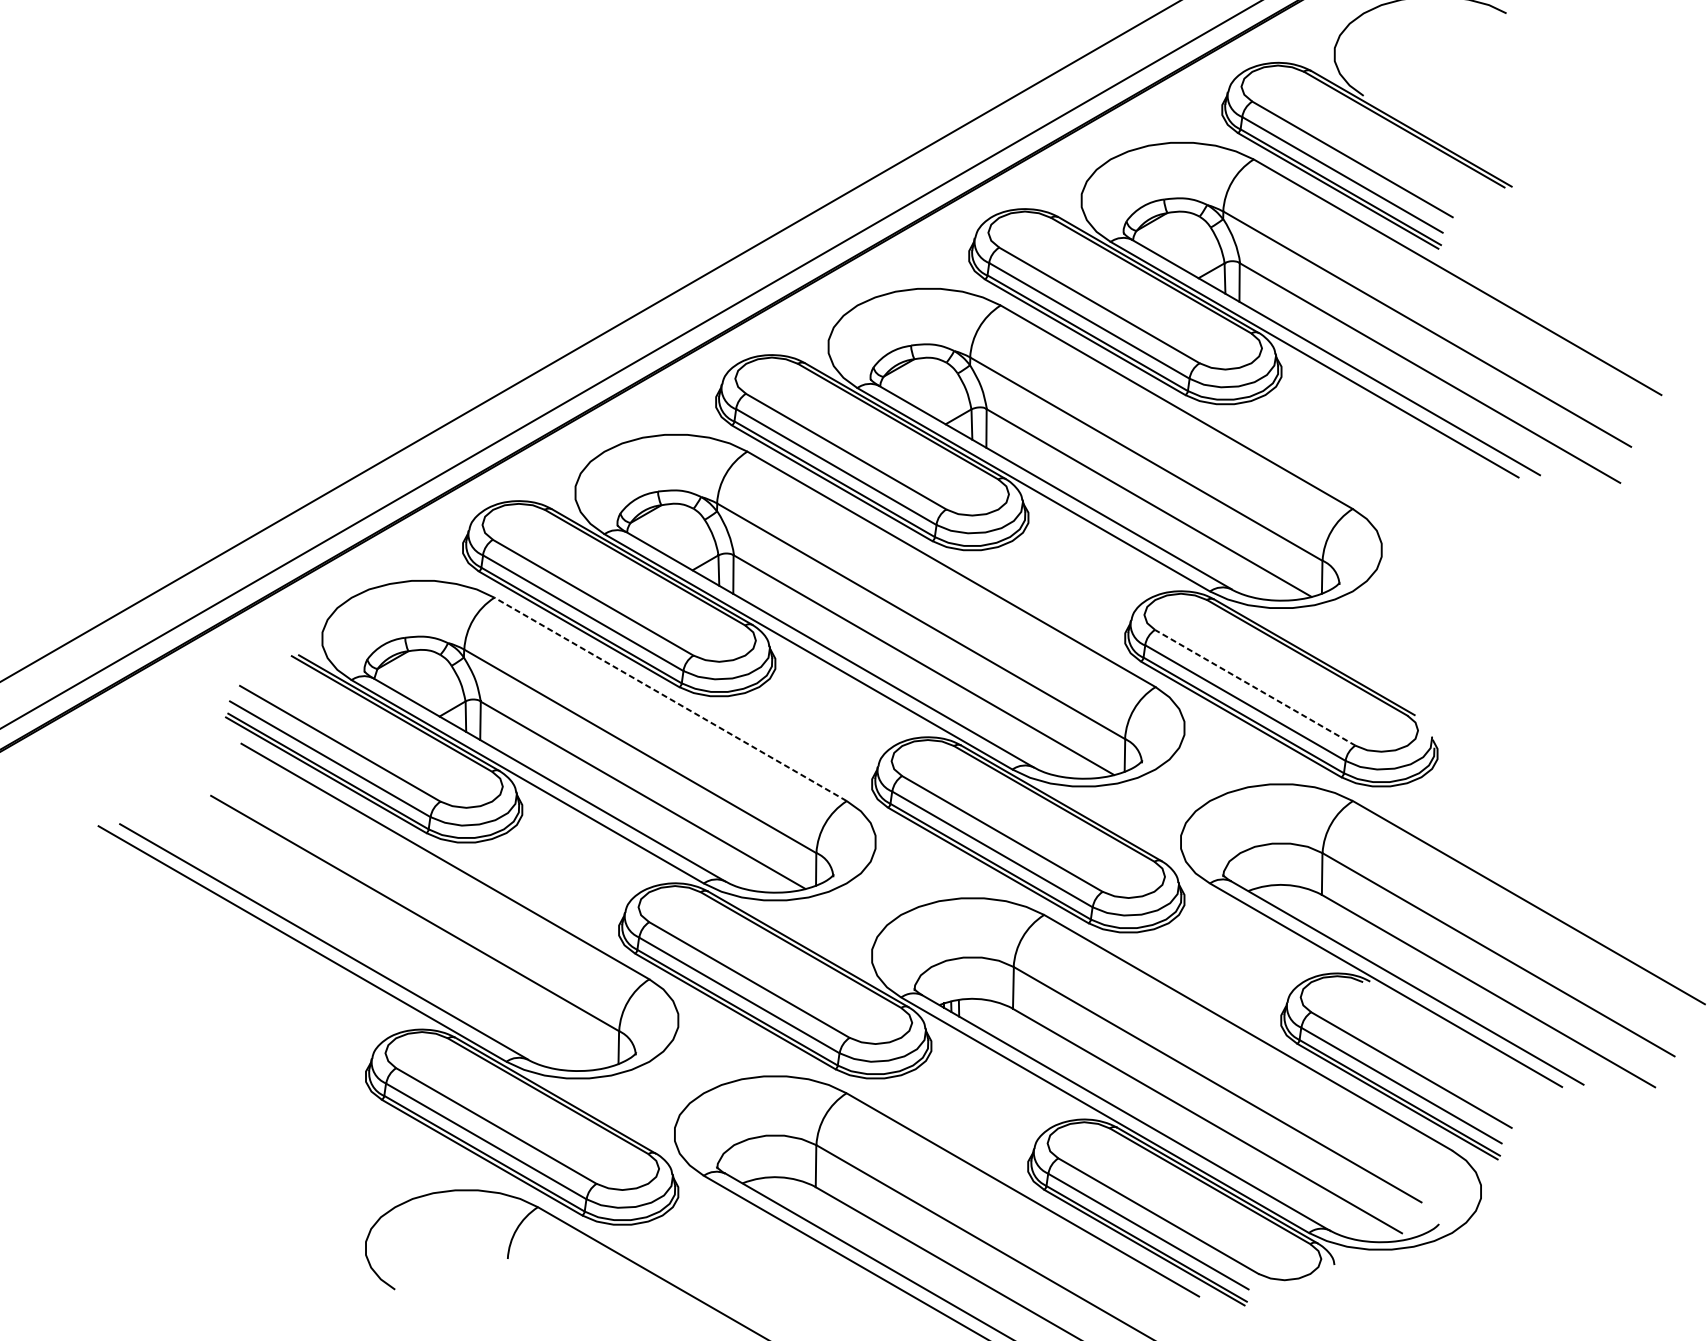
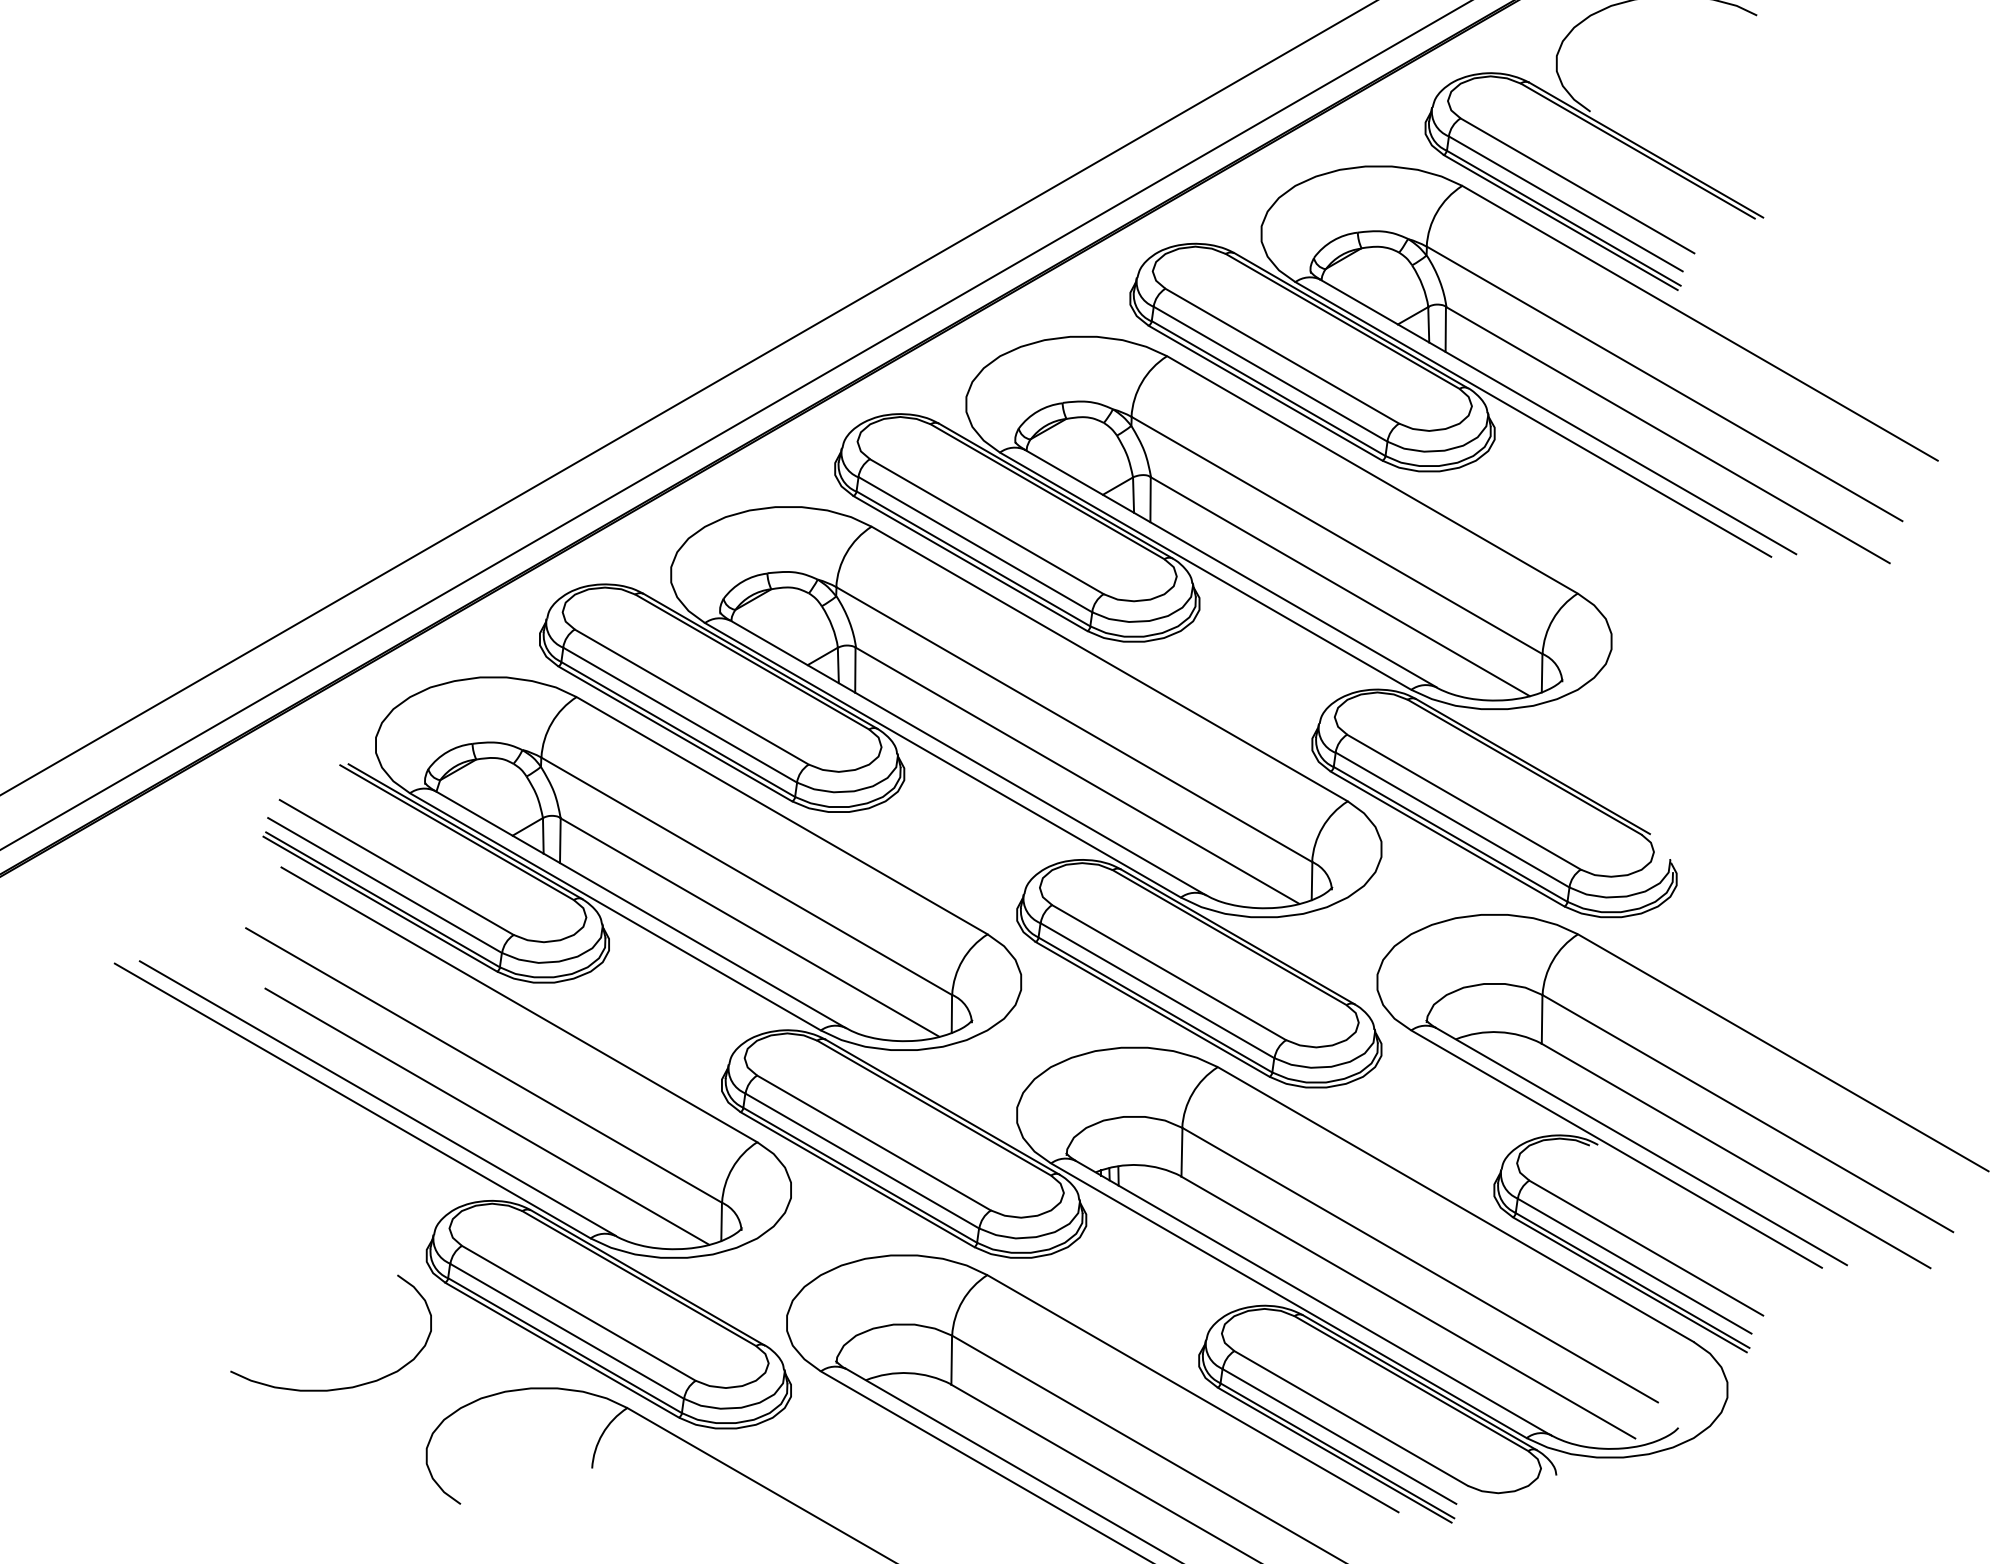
line: (1255, 688) -> (1464, 802), dashed -> solid
line: (670, 699) -> (781, 815), dashed -> solid
line: (418, 957) -> (487, 1116), added
curve: (292, 1189) -> (341, 1387), added

